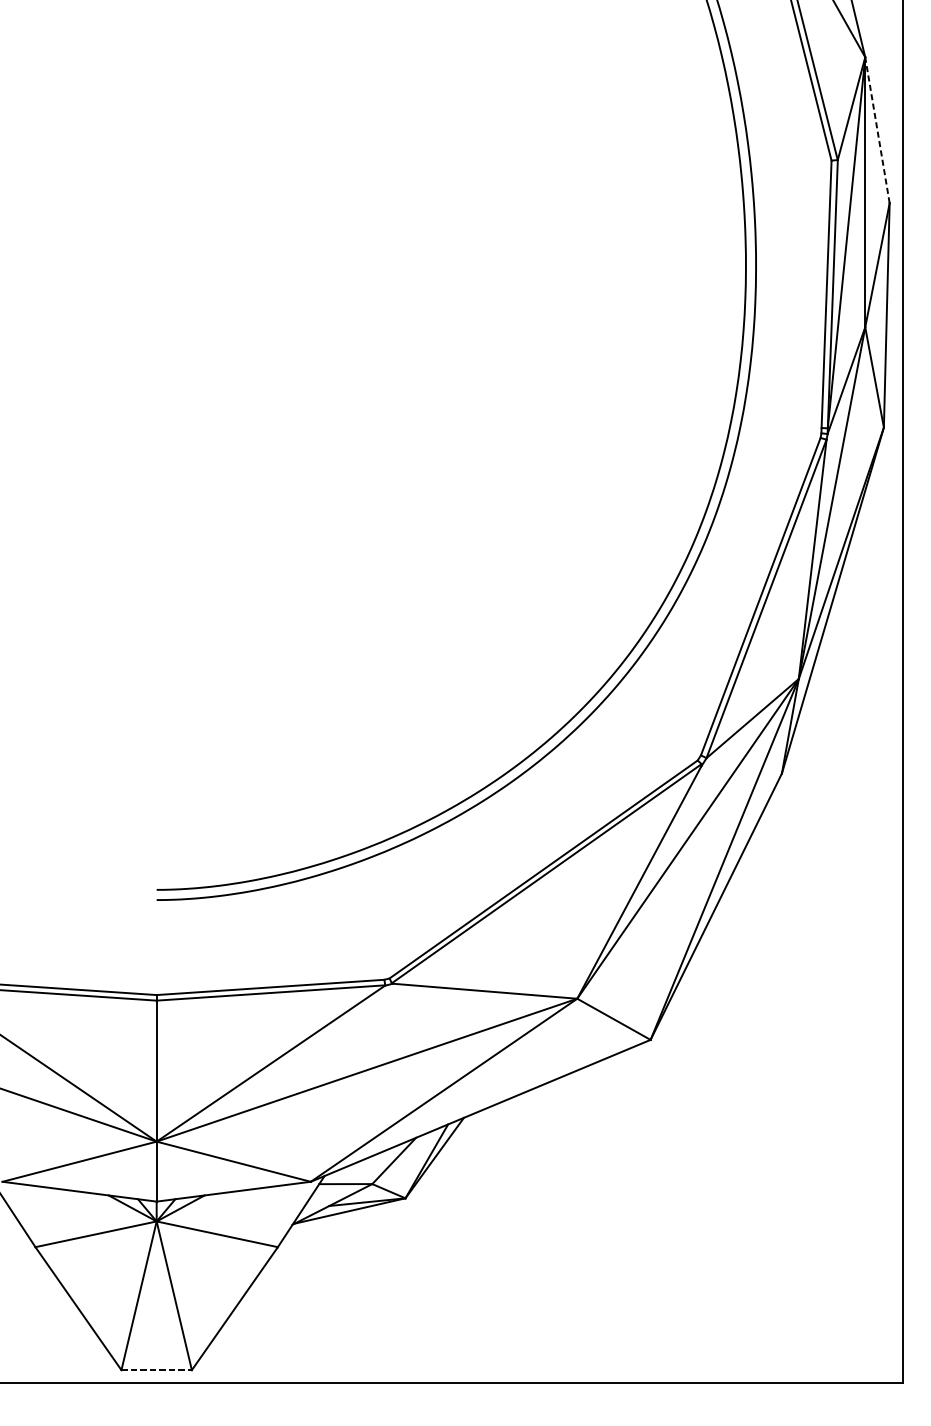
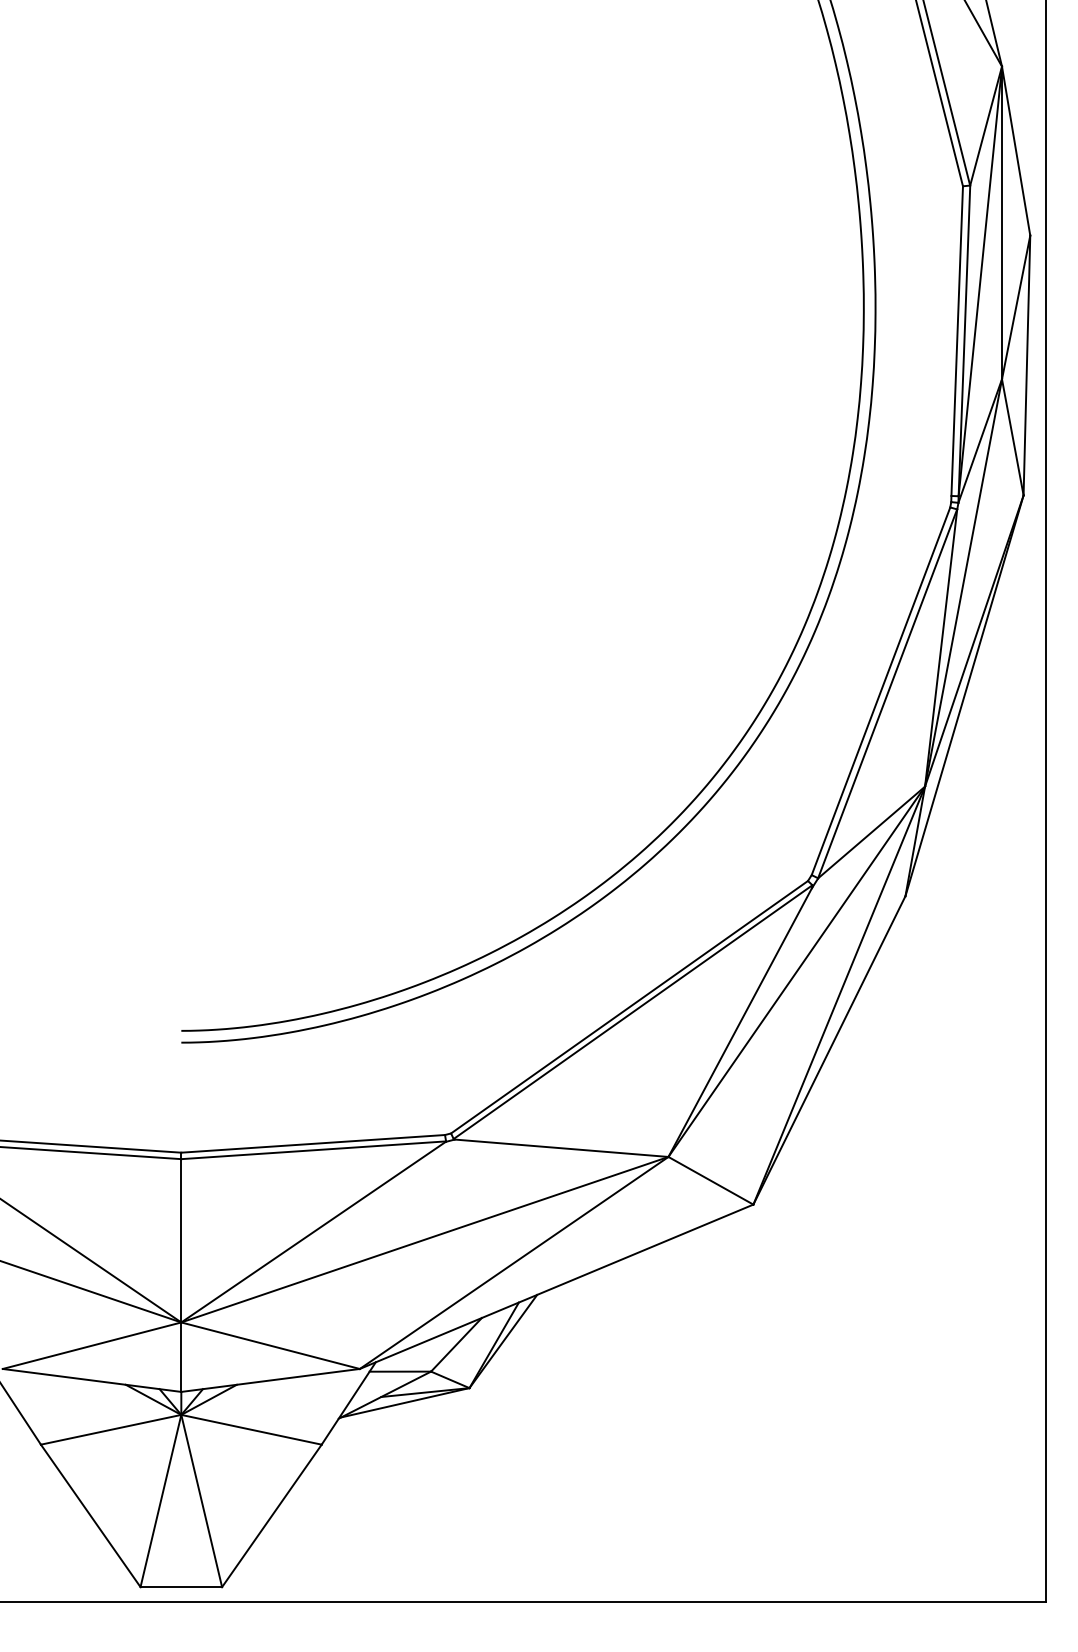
line: (877, 130) -> (1016, 151), dashed -> solid
line: (156, 1370) -> (181, 1587), dashed -> solid

